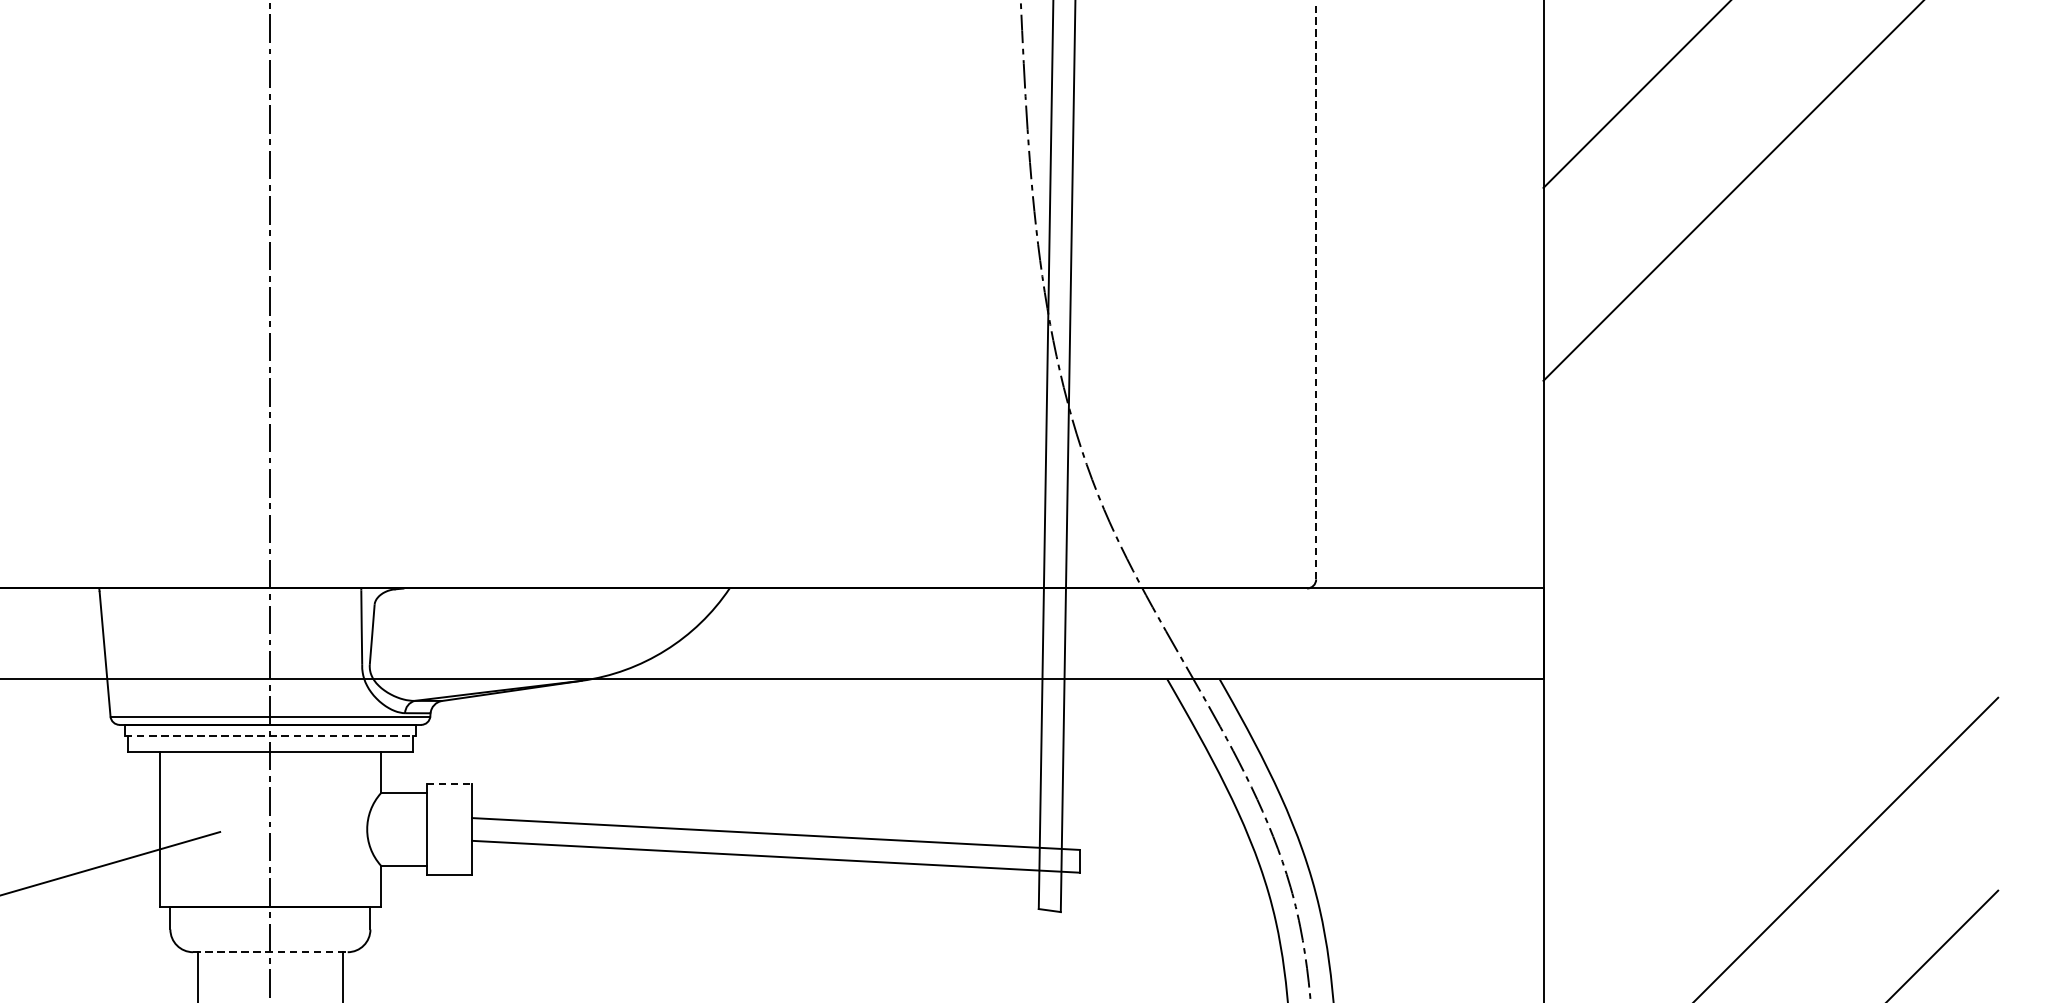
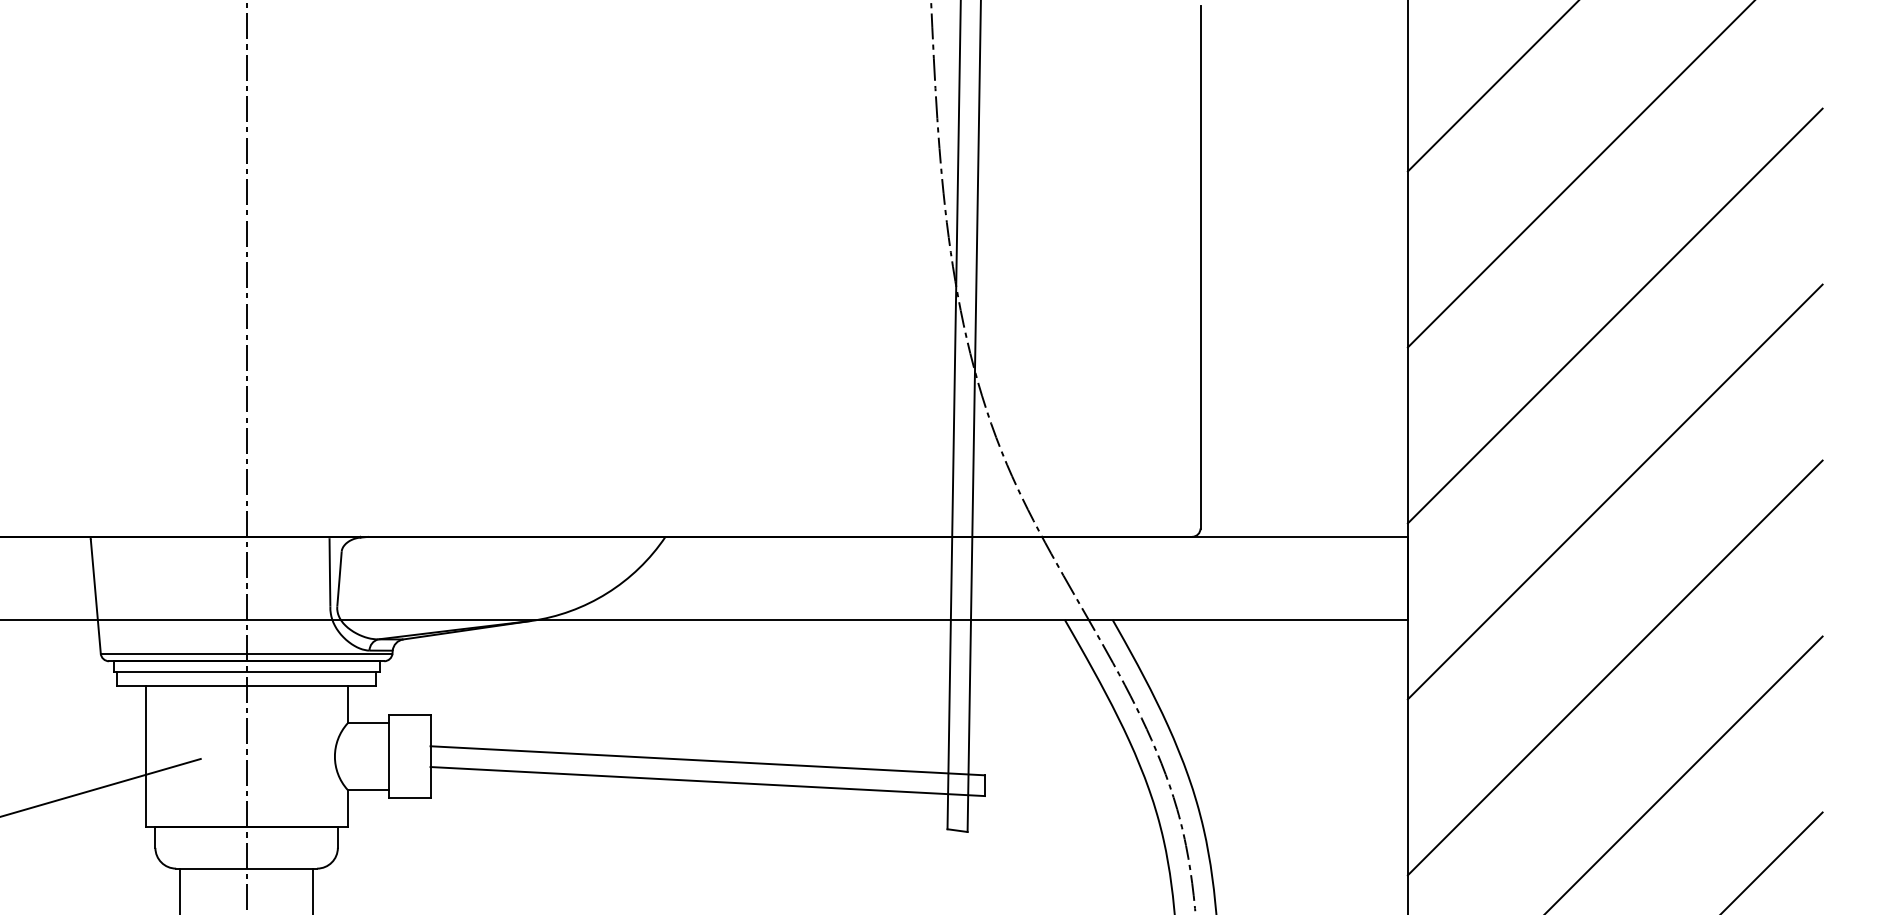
line: (1316, 292) -> (1200, 266), dashed -> solid
line: (1770, 345) -> (1614, 315), added
line: (1770, 538) -> (1614, 491), added
line: (1770, 731) -> (1614, 667), added
line: (270, 736) -> (246, 671), dashed -> solid
line: (448, 784) -> (409, 715), dashed -> solid
line: (270, 952) -> (246, 868), dashed -> solid

